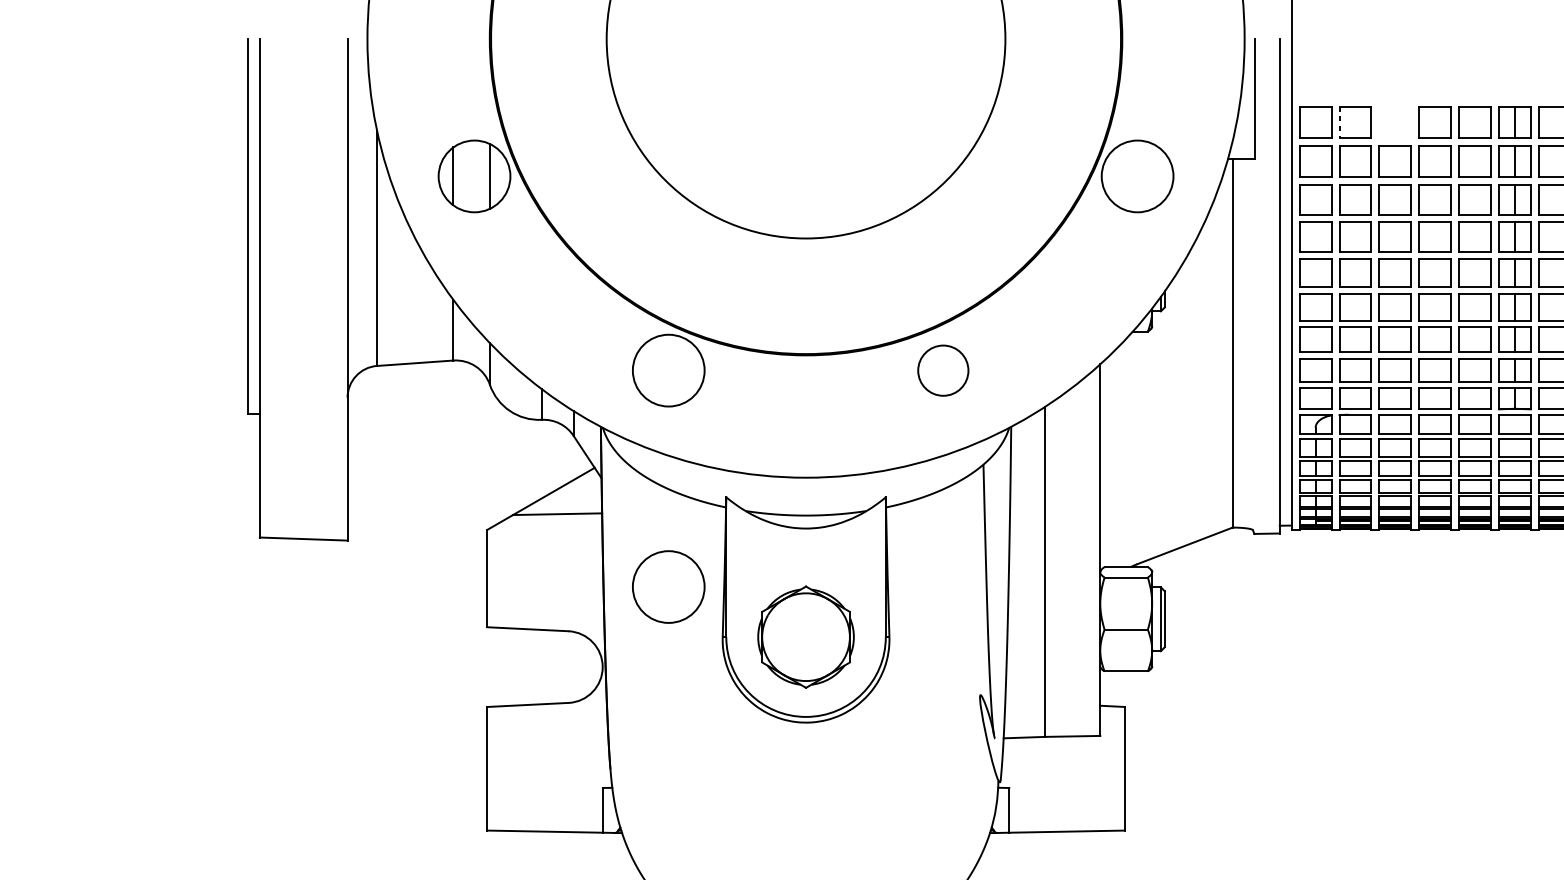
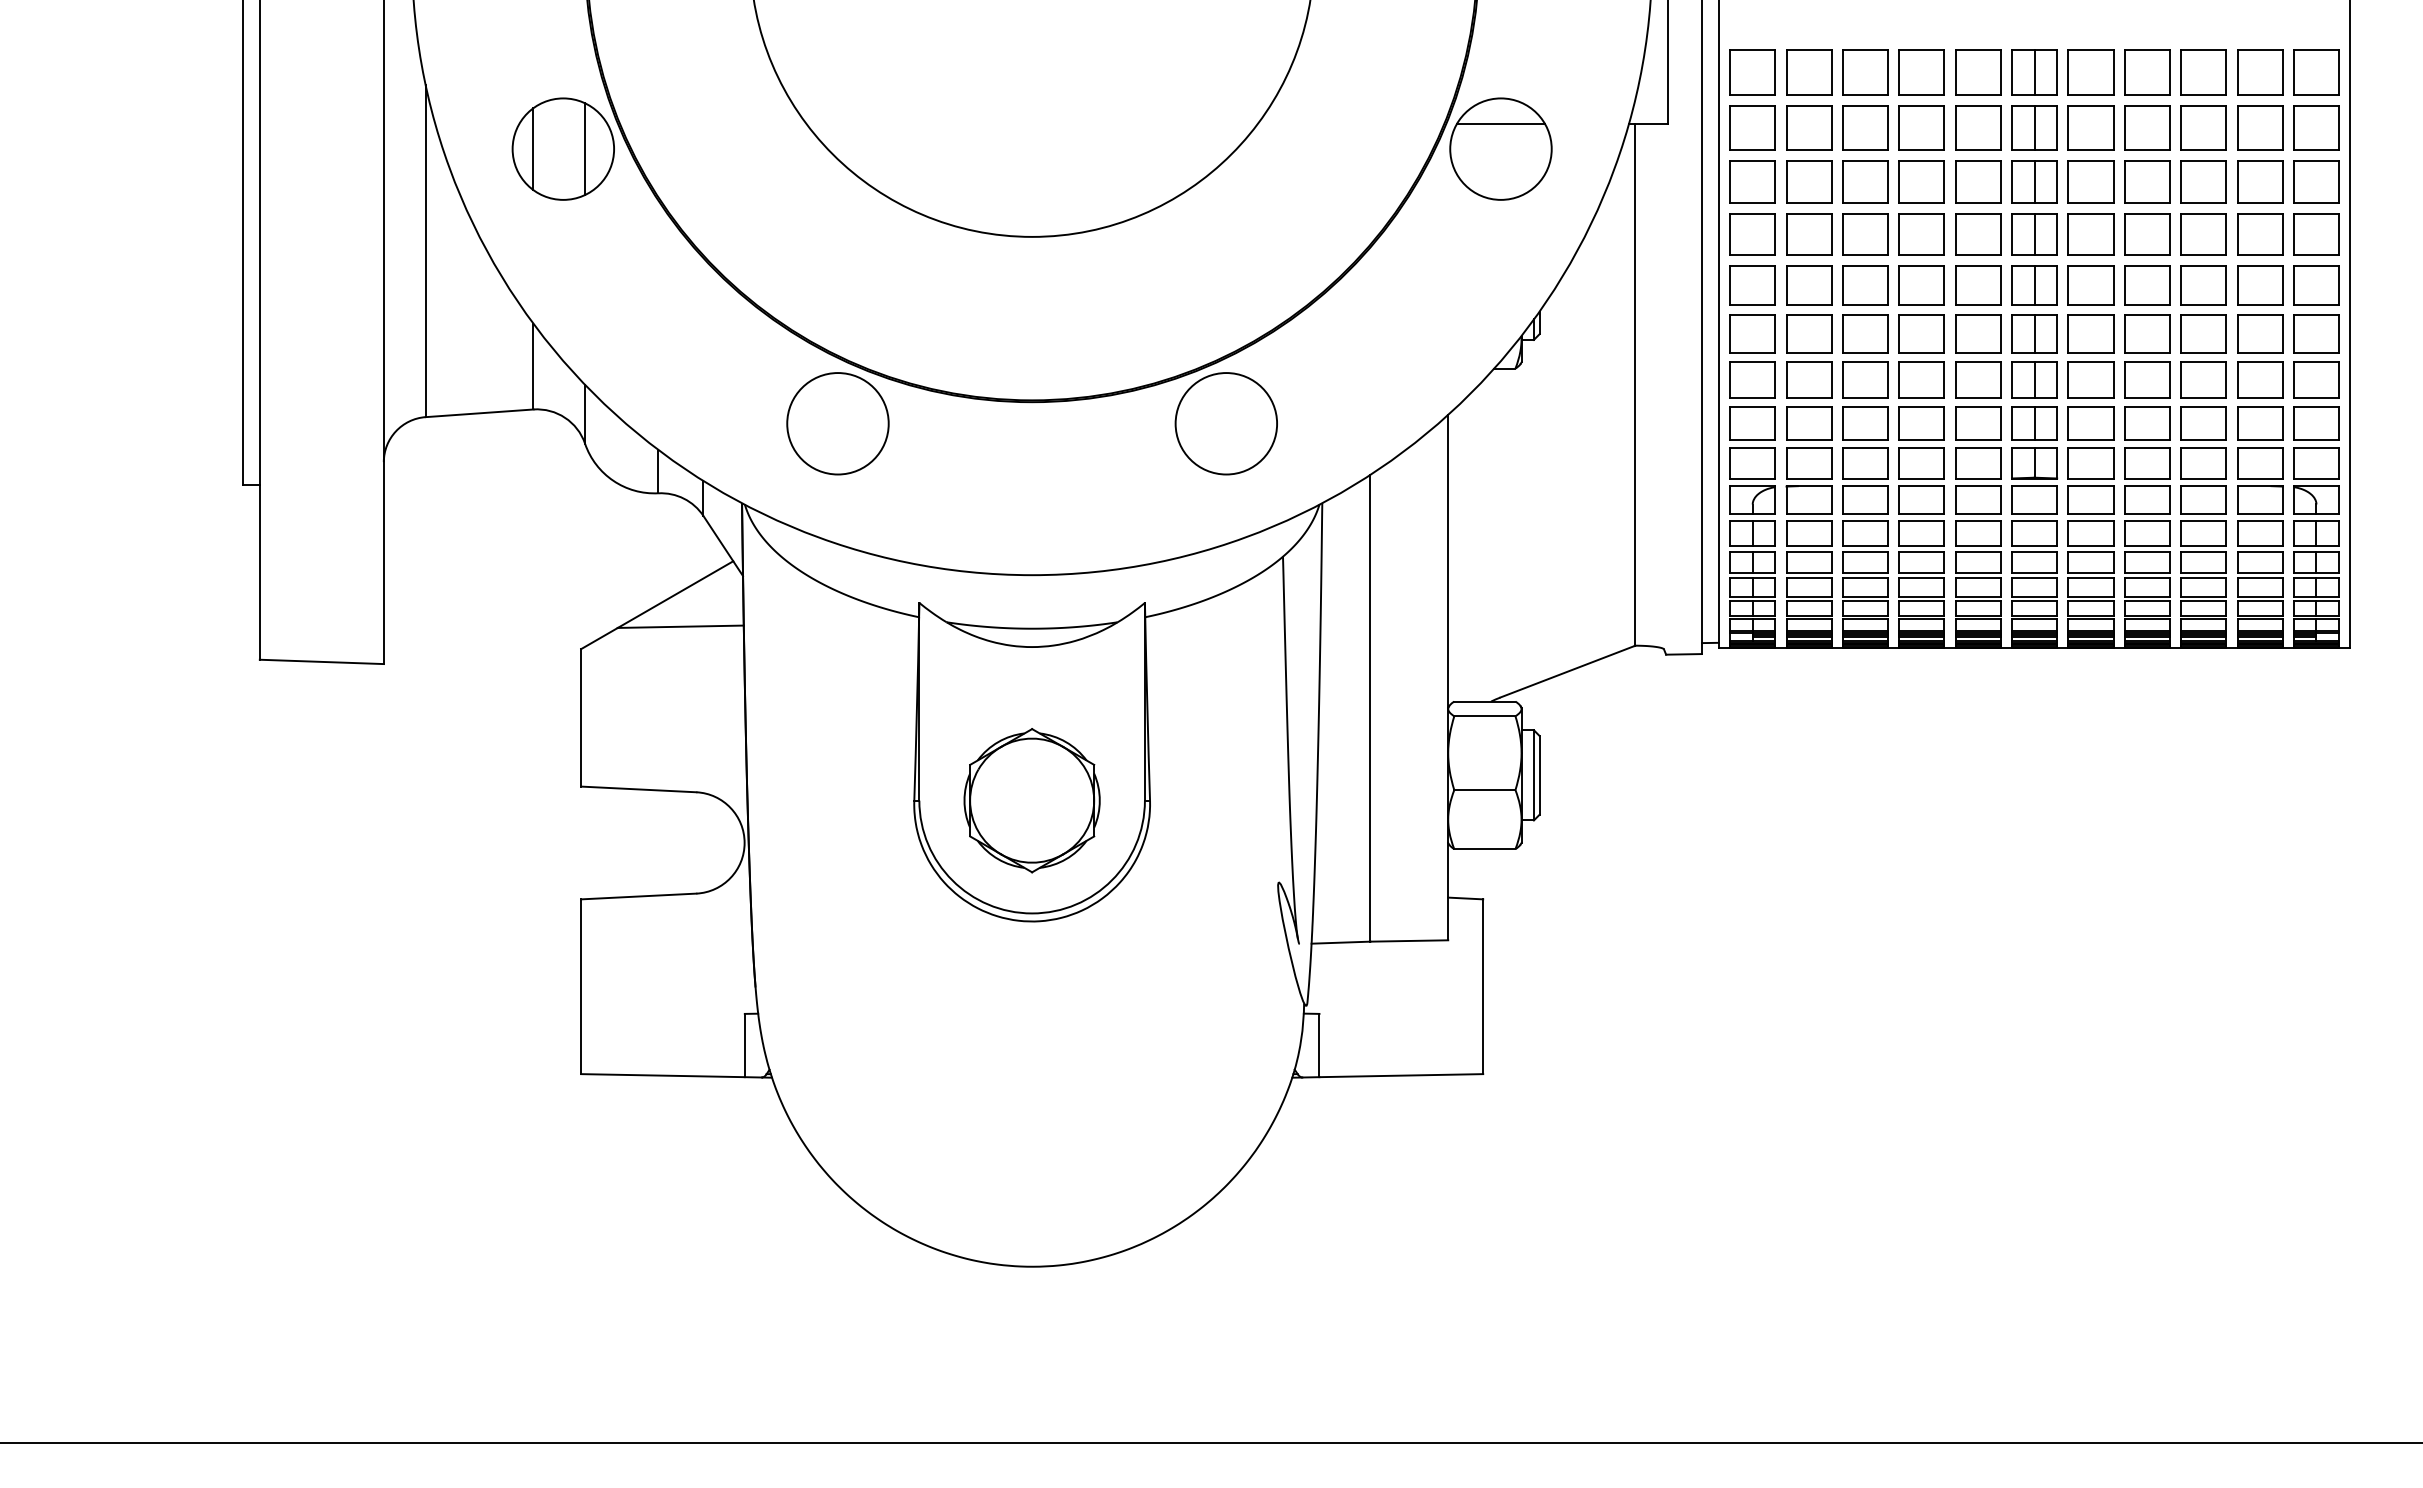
line: (1339, 122) -> (1786, 73), dashed -> solid
part: (1395, 122) -> (1865, 72), added
line: (1137, 159) -> (1500, 124), added
circle: (942, 370) -> (1225, 423), size x1.43
circle: (668, 586) -> (837, 729), removed

